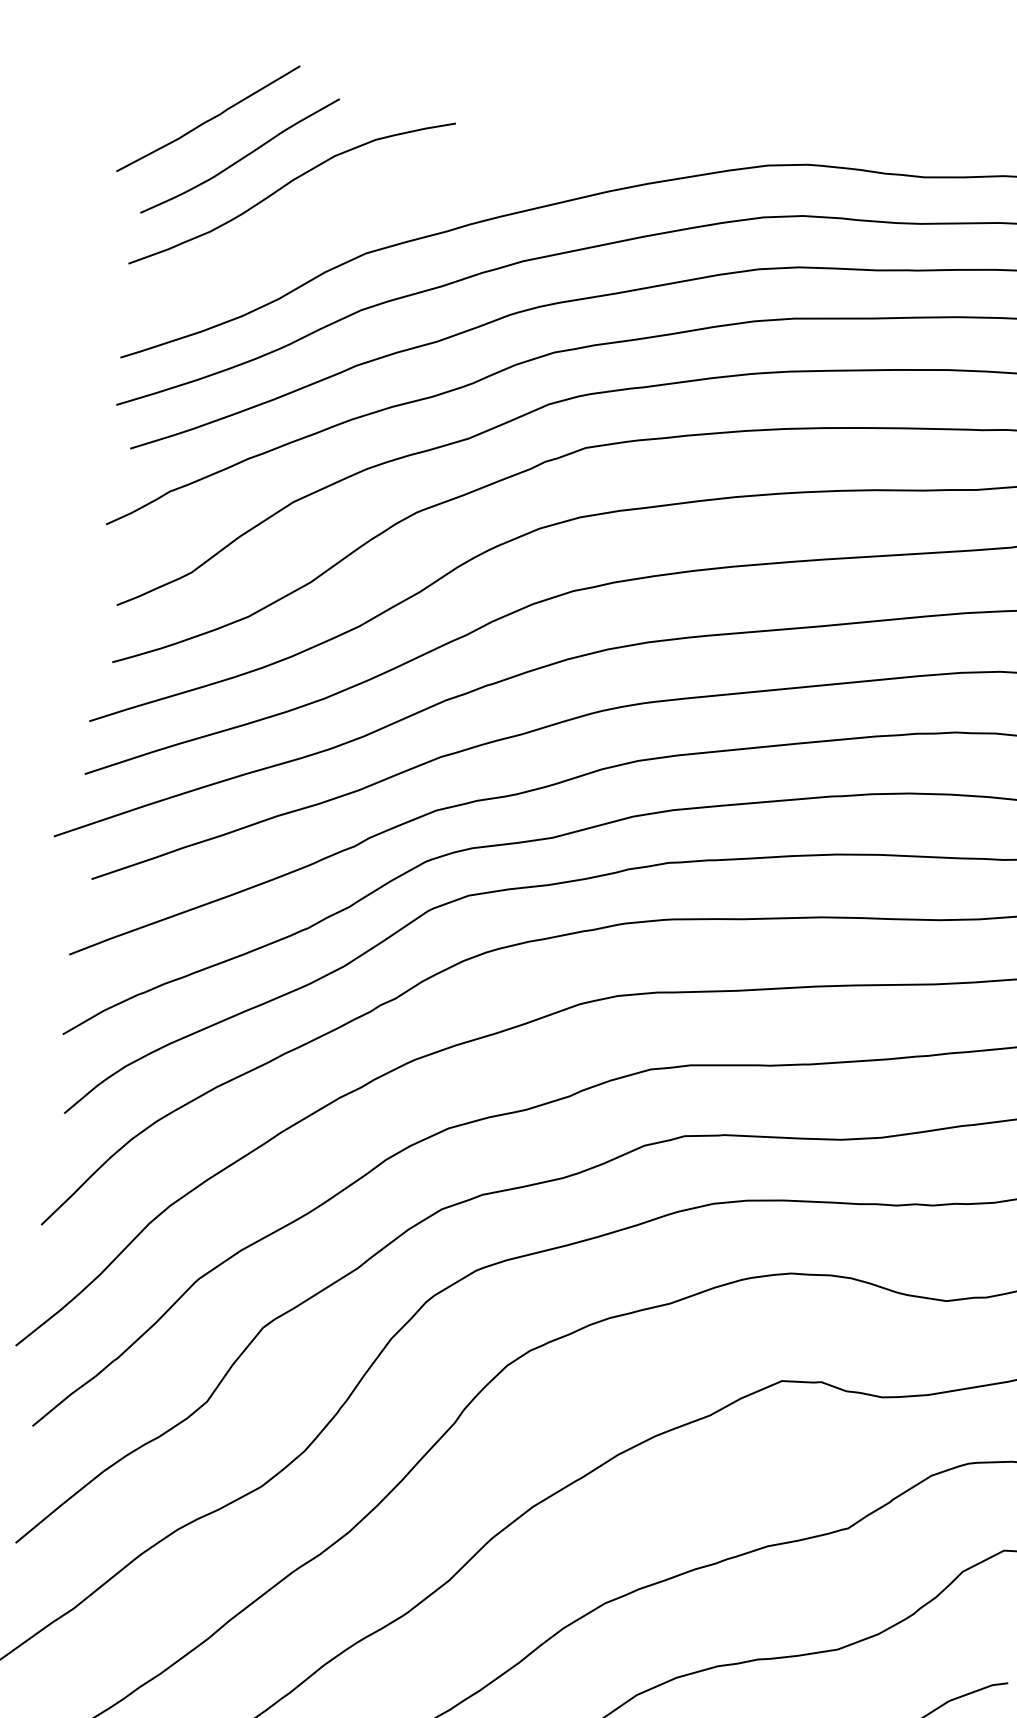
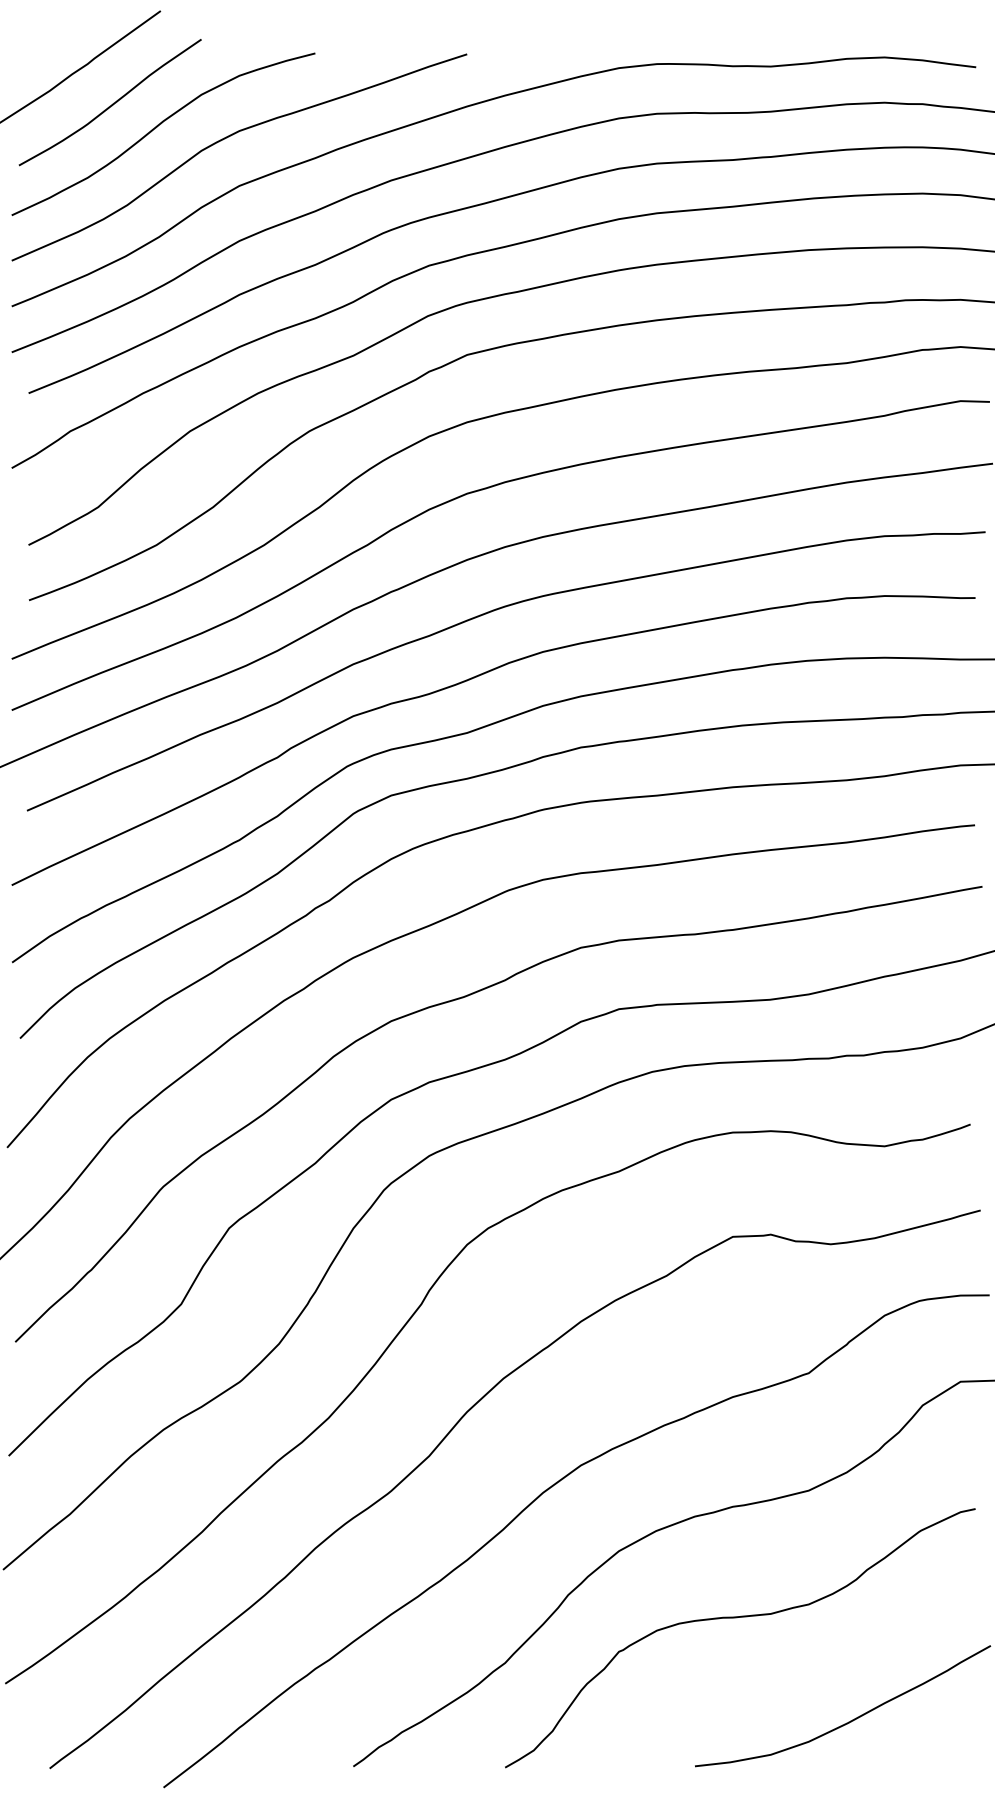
curve: (357, 203) -> (227, 138), added

